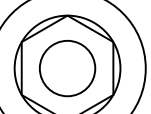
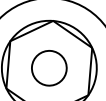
circle: (67, 68) -> (49, 68), size x0.7

